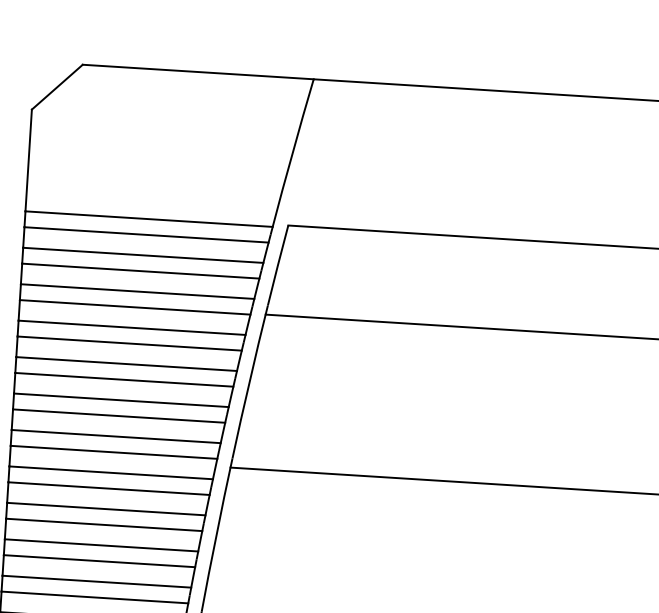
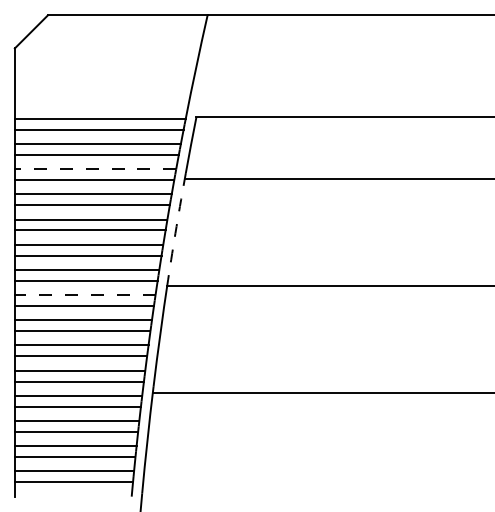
line: (137, 292) -> (95, 169), solid -> dashed
arc: (249, 381) -> (176, 226), solid -> dashed
line: (110, 473) -> (84, 295), solid -> dashed

